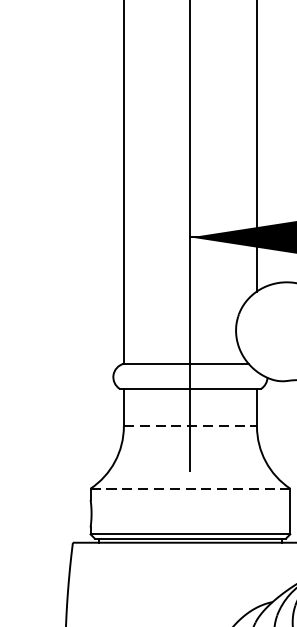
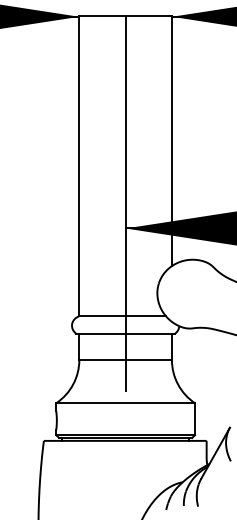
line: (191, 425) -> (126, 359), dashed -> solid
line: (191, 488) -> (126, 403), dashed -> solid

